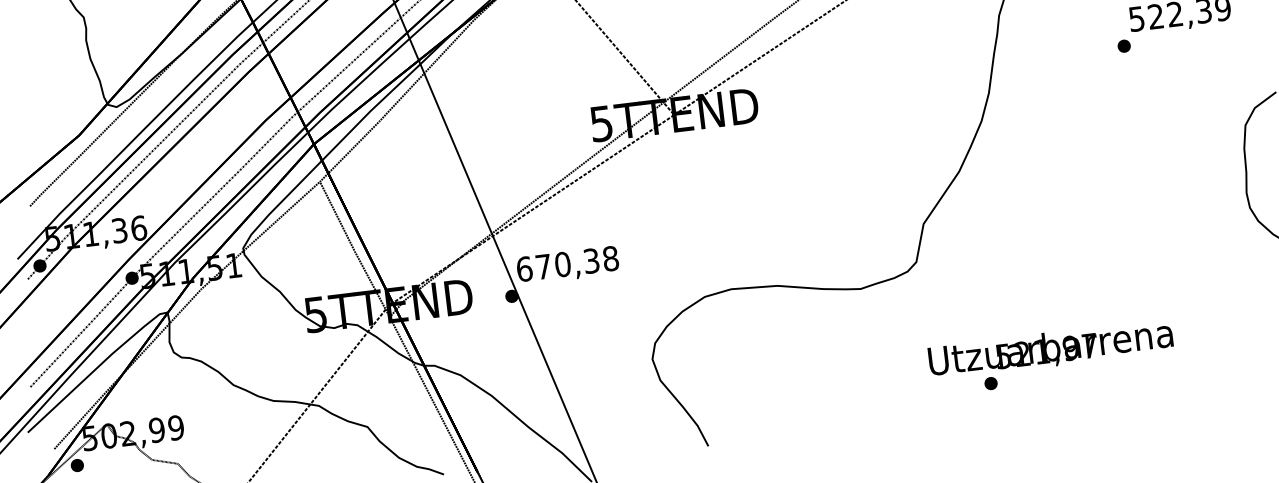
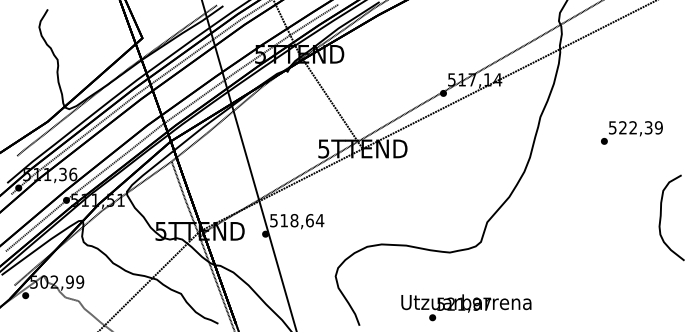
text: (568, 263) -> (297, 220), 670,38 -> 518,64
text: (1052, 356) -> (466, 307), moved

